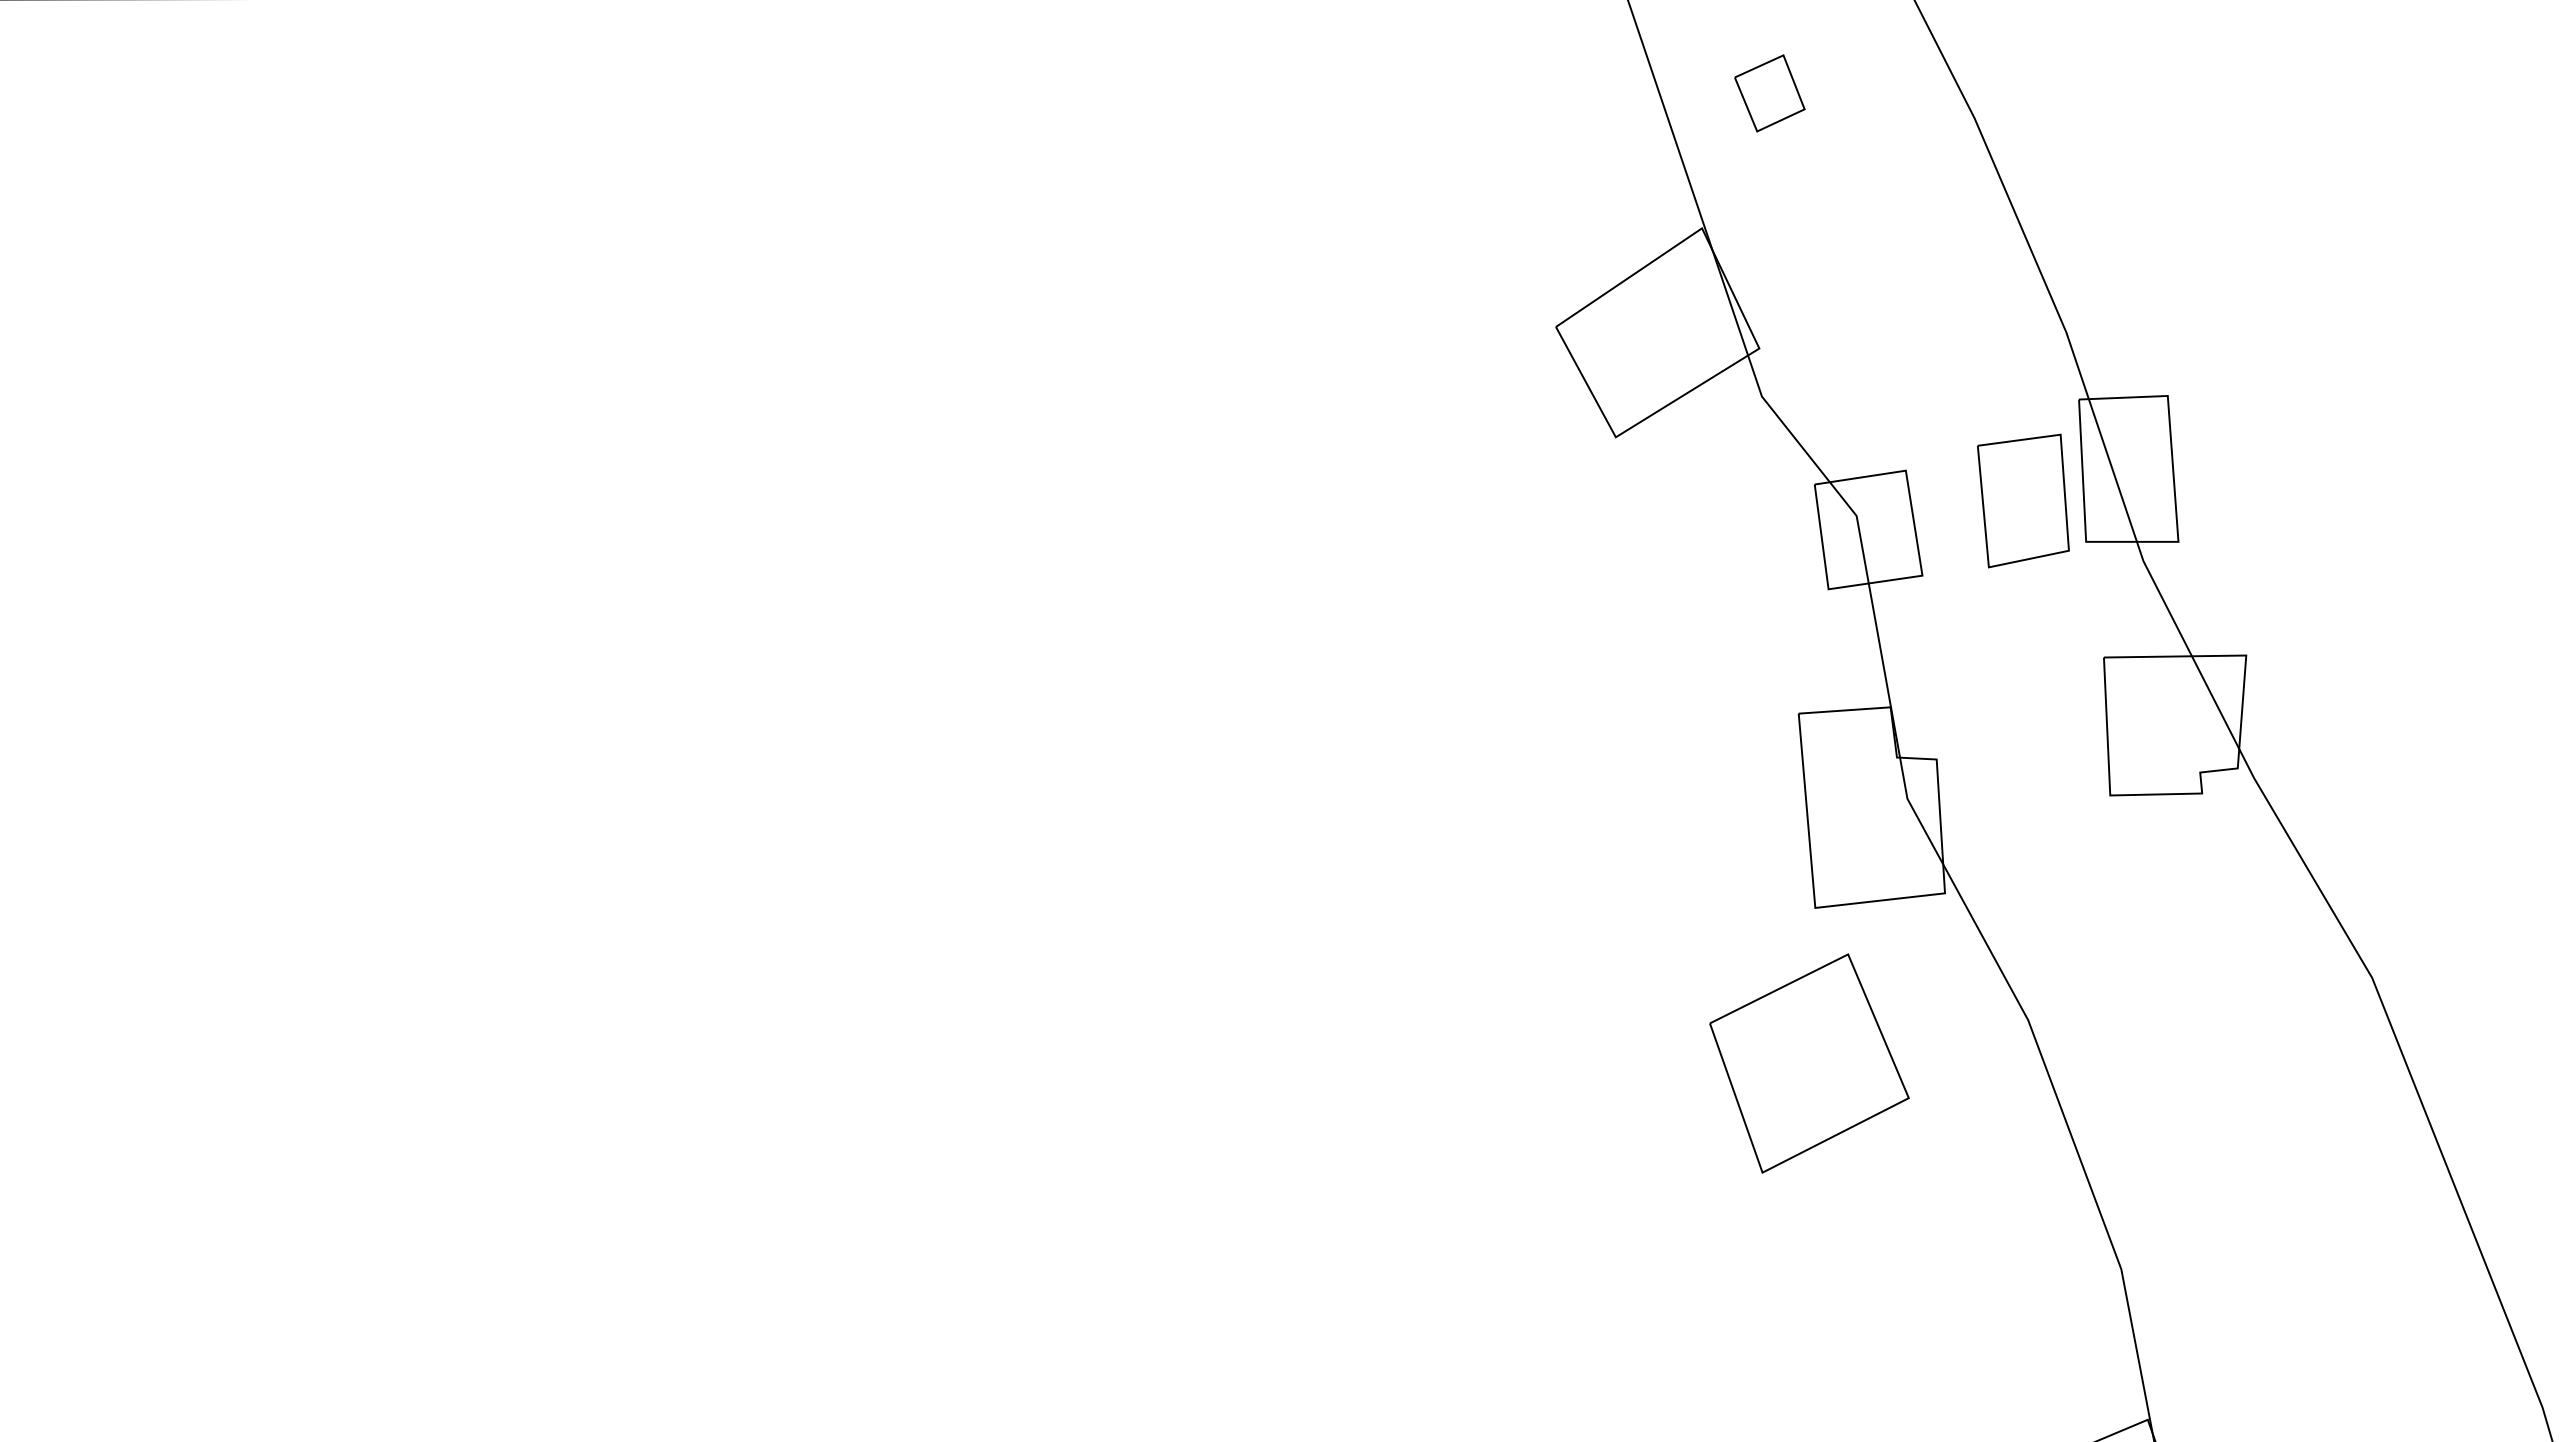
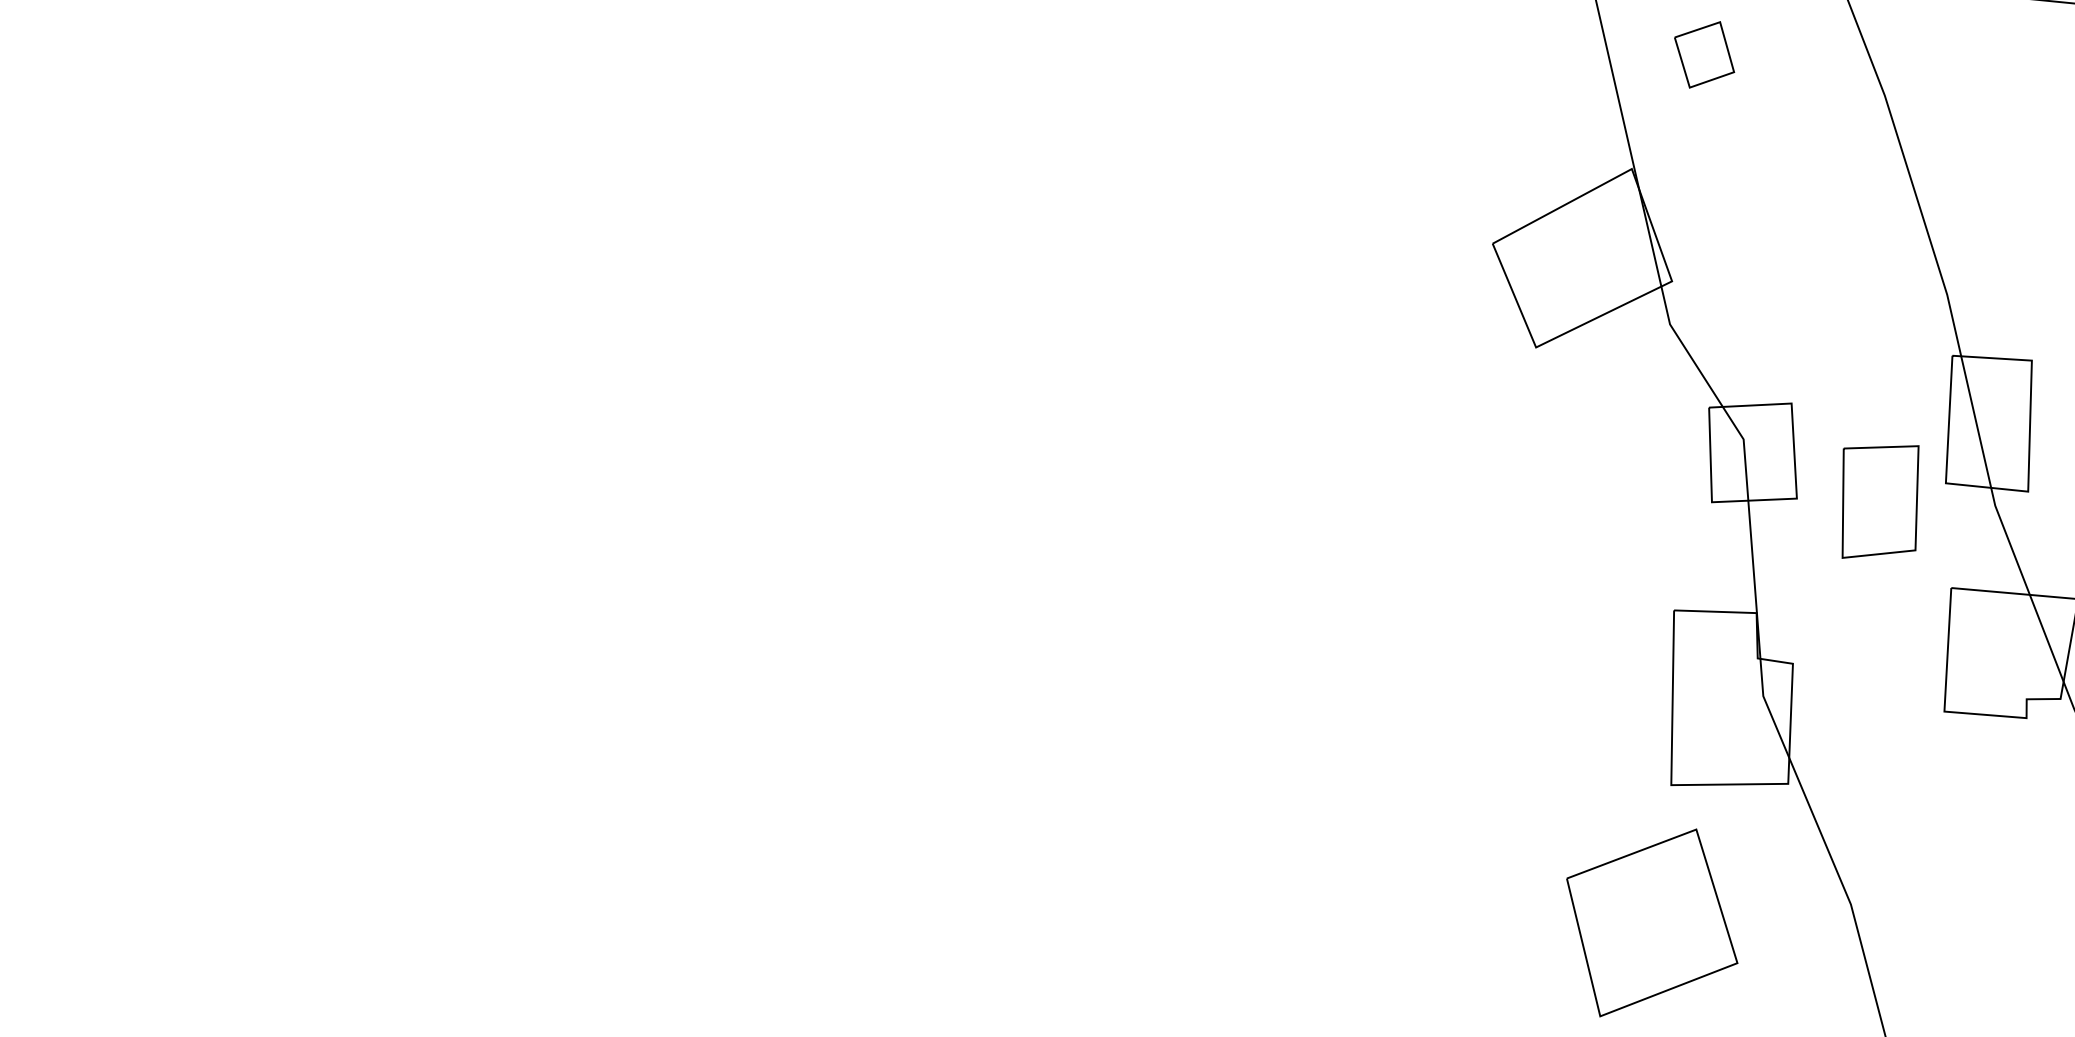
part: (2023, 500) -> (1879, 501), moved

